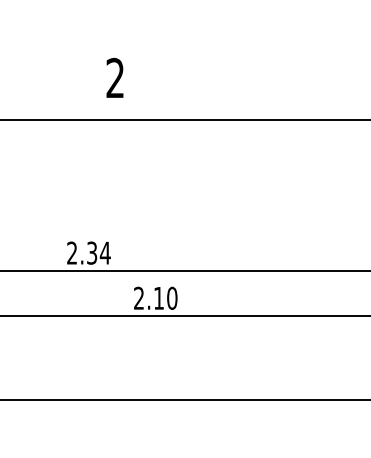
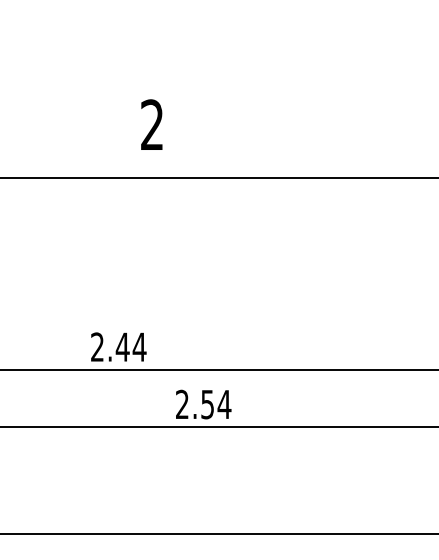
text: (91, 252) -> (121, 346), 2.34 -> 2.44
text: (165, 297) -> (215, 403), 2.10 -> 2.54

